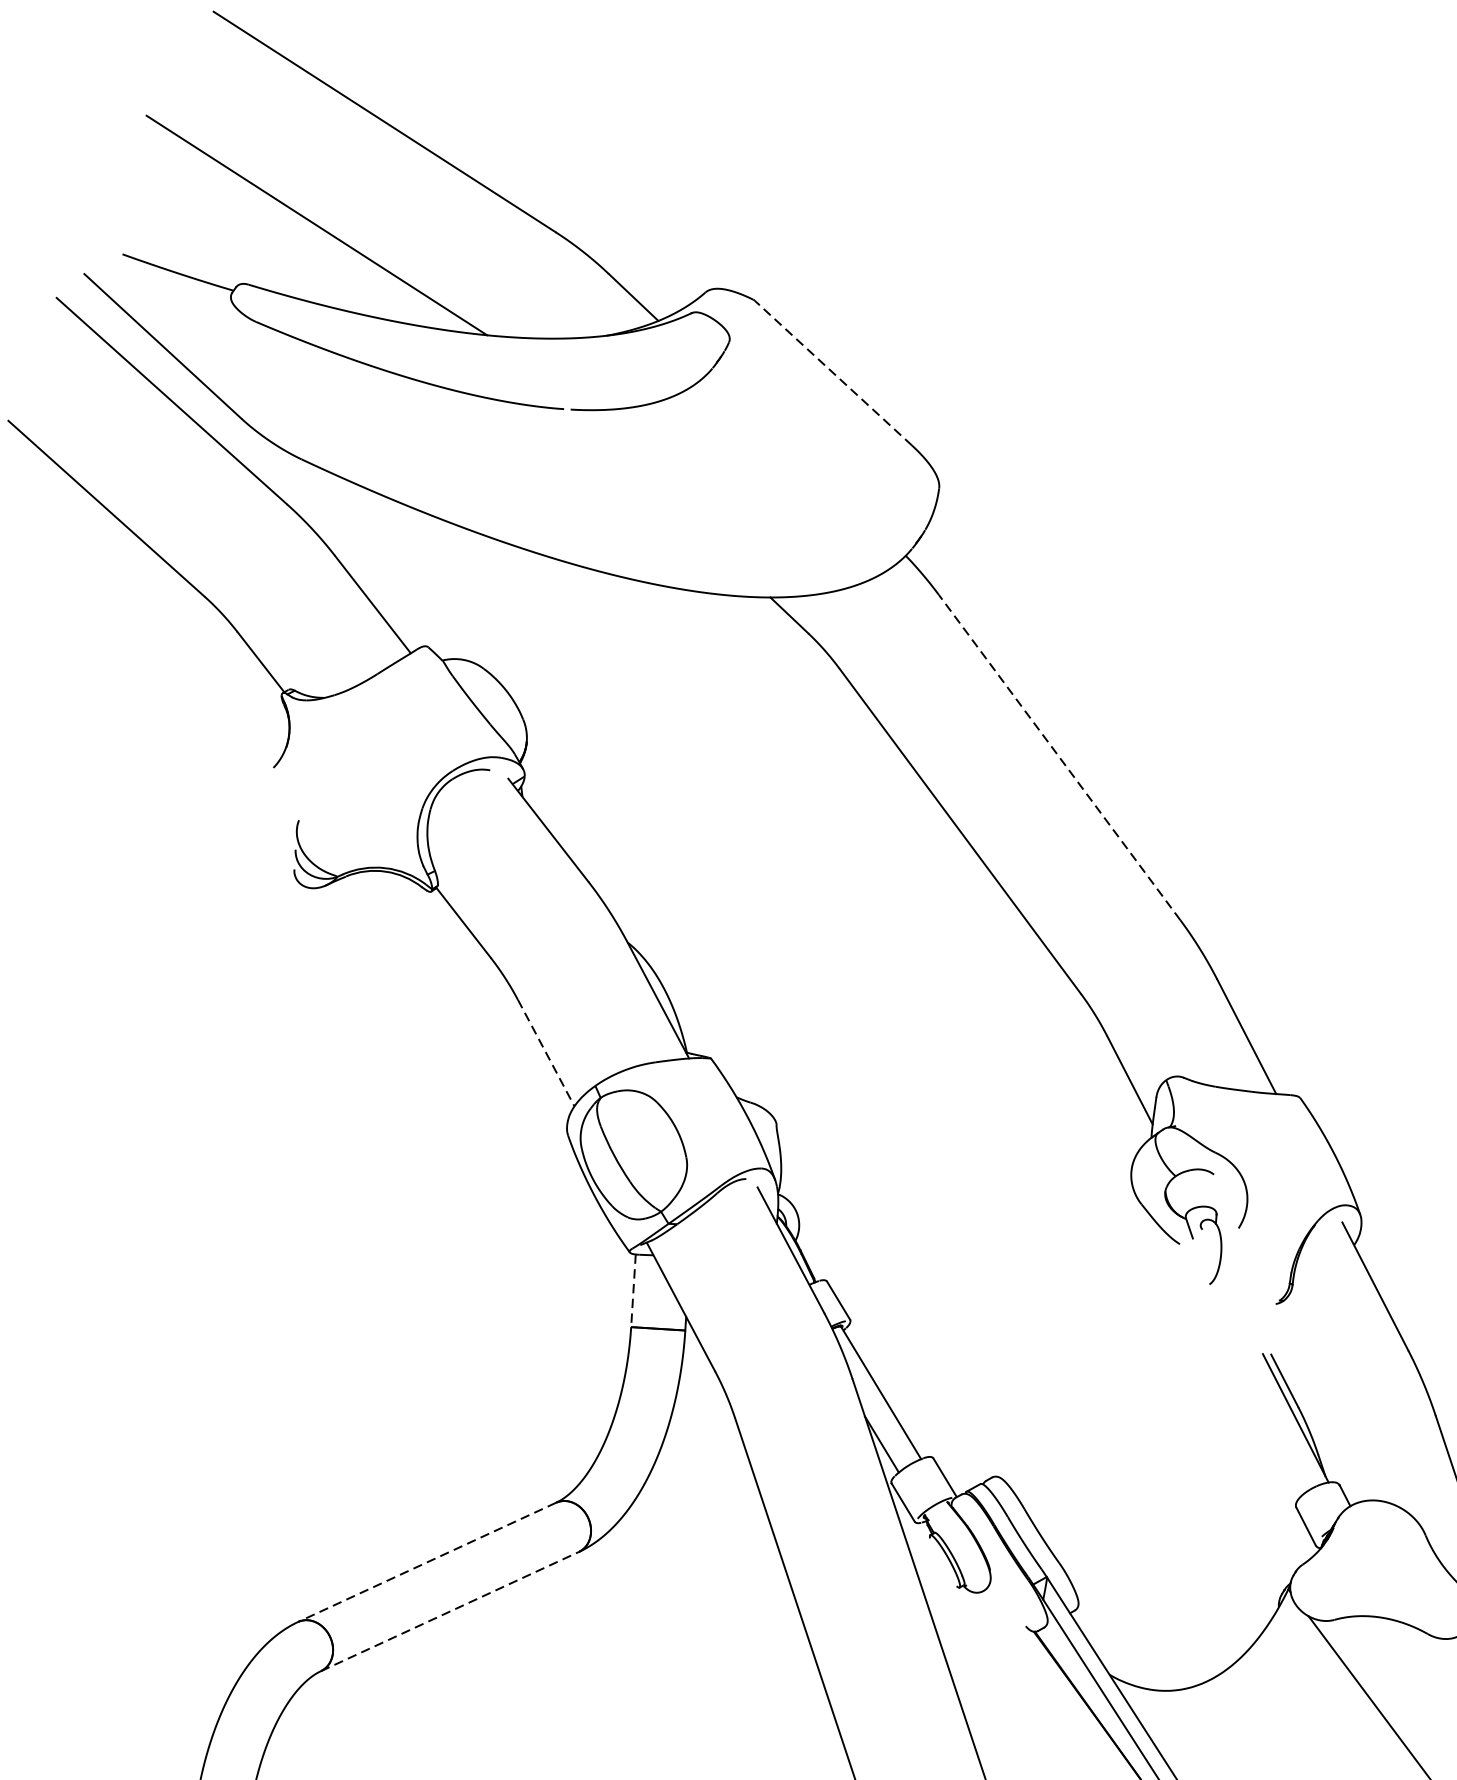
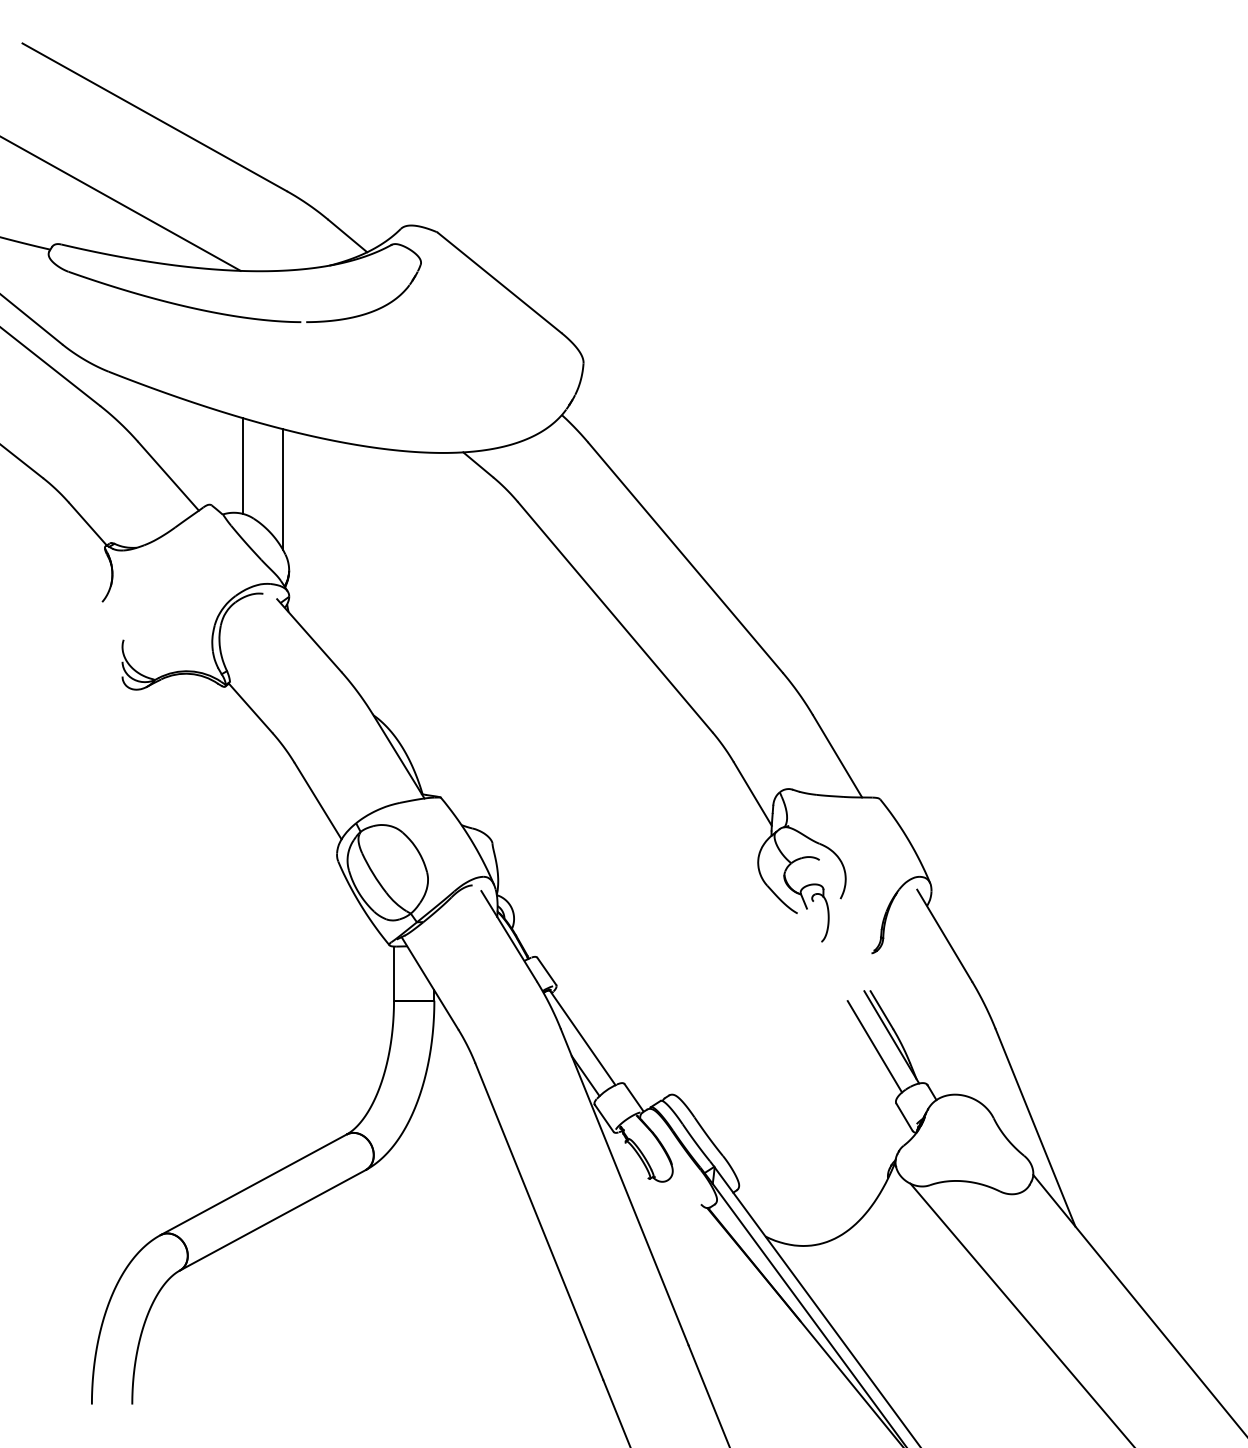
line: (833, 372) -> (499, 282), dashed -> solid
line: (473, 596) -> (242, 465), added
line: (526, 632) -> (283, 489), added
line: (1059, 757) -> (685, 557), dashed -> solid
line: (546, 1053) -> (318, 801), dashed -> solid
line: (634, 1292) -> (394, 974), dashed -> solid
line: (1271, 1429) -> (874, 1046), added
line: (427, 1561) -> (253, 1184), dashed -> solid
line: (449, 1611) -> (272, 1220), dashed -> solid

